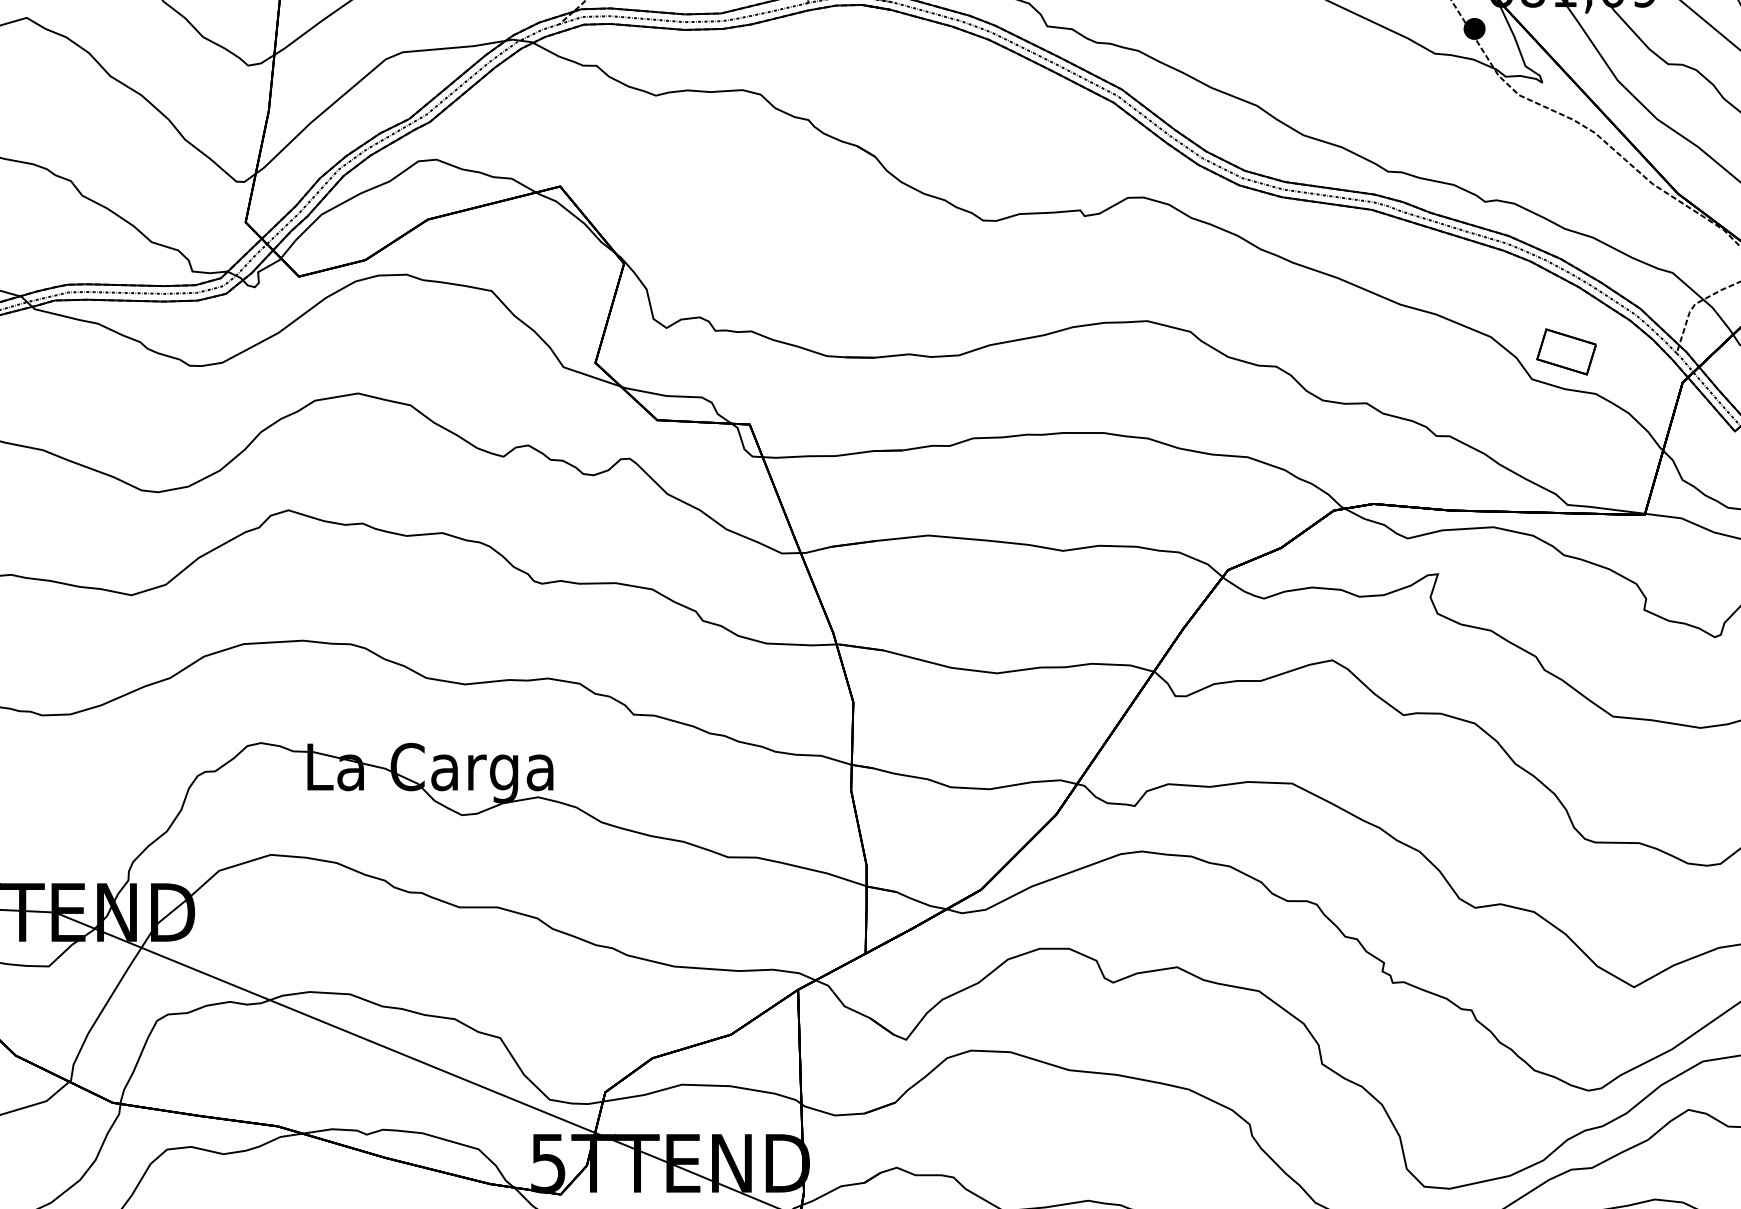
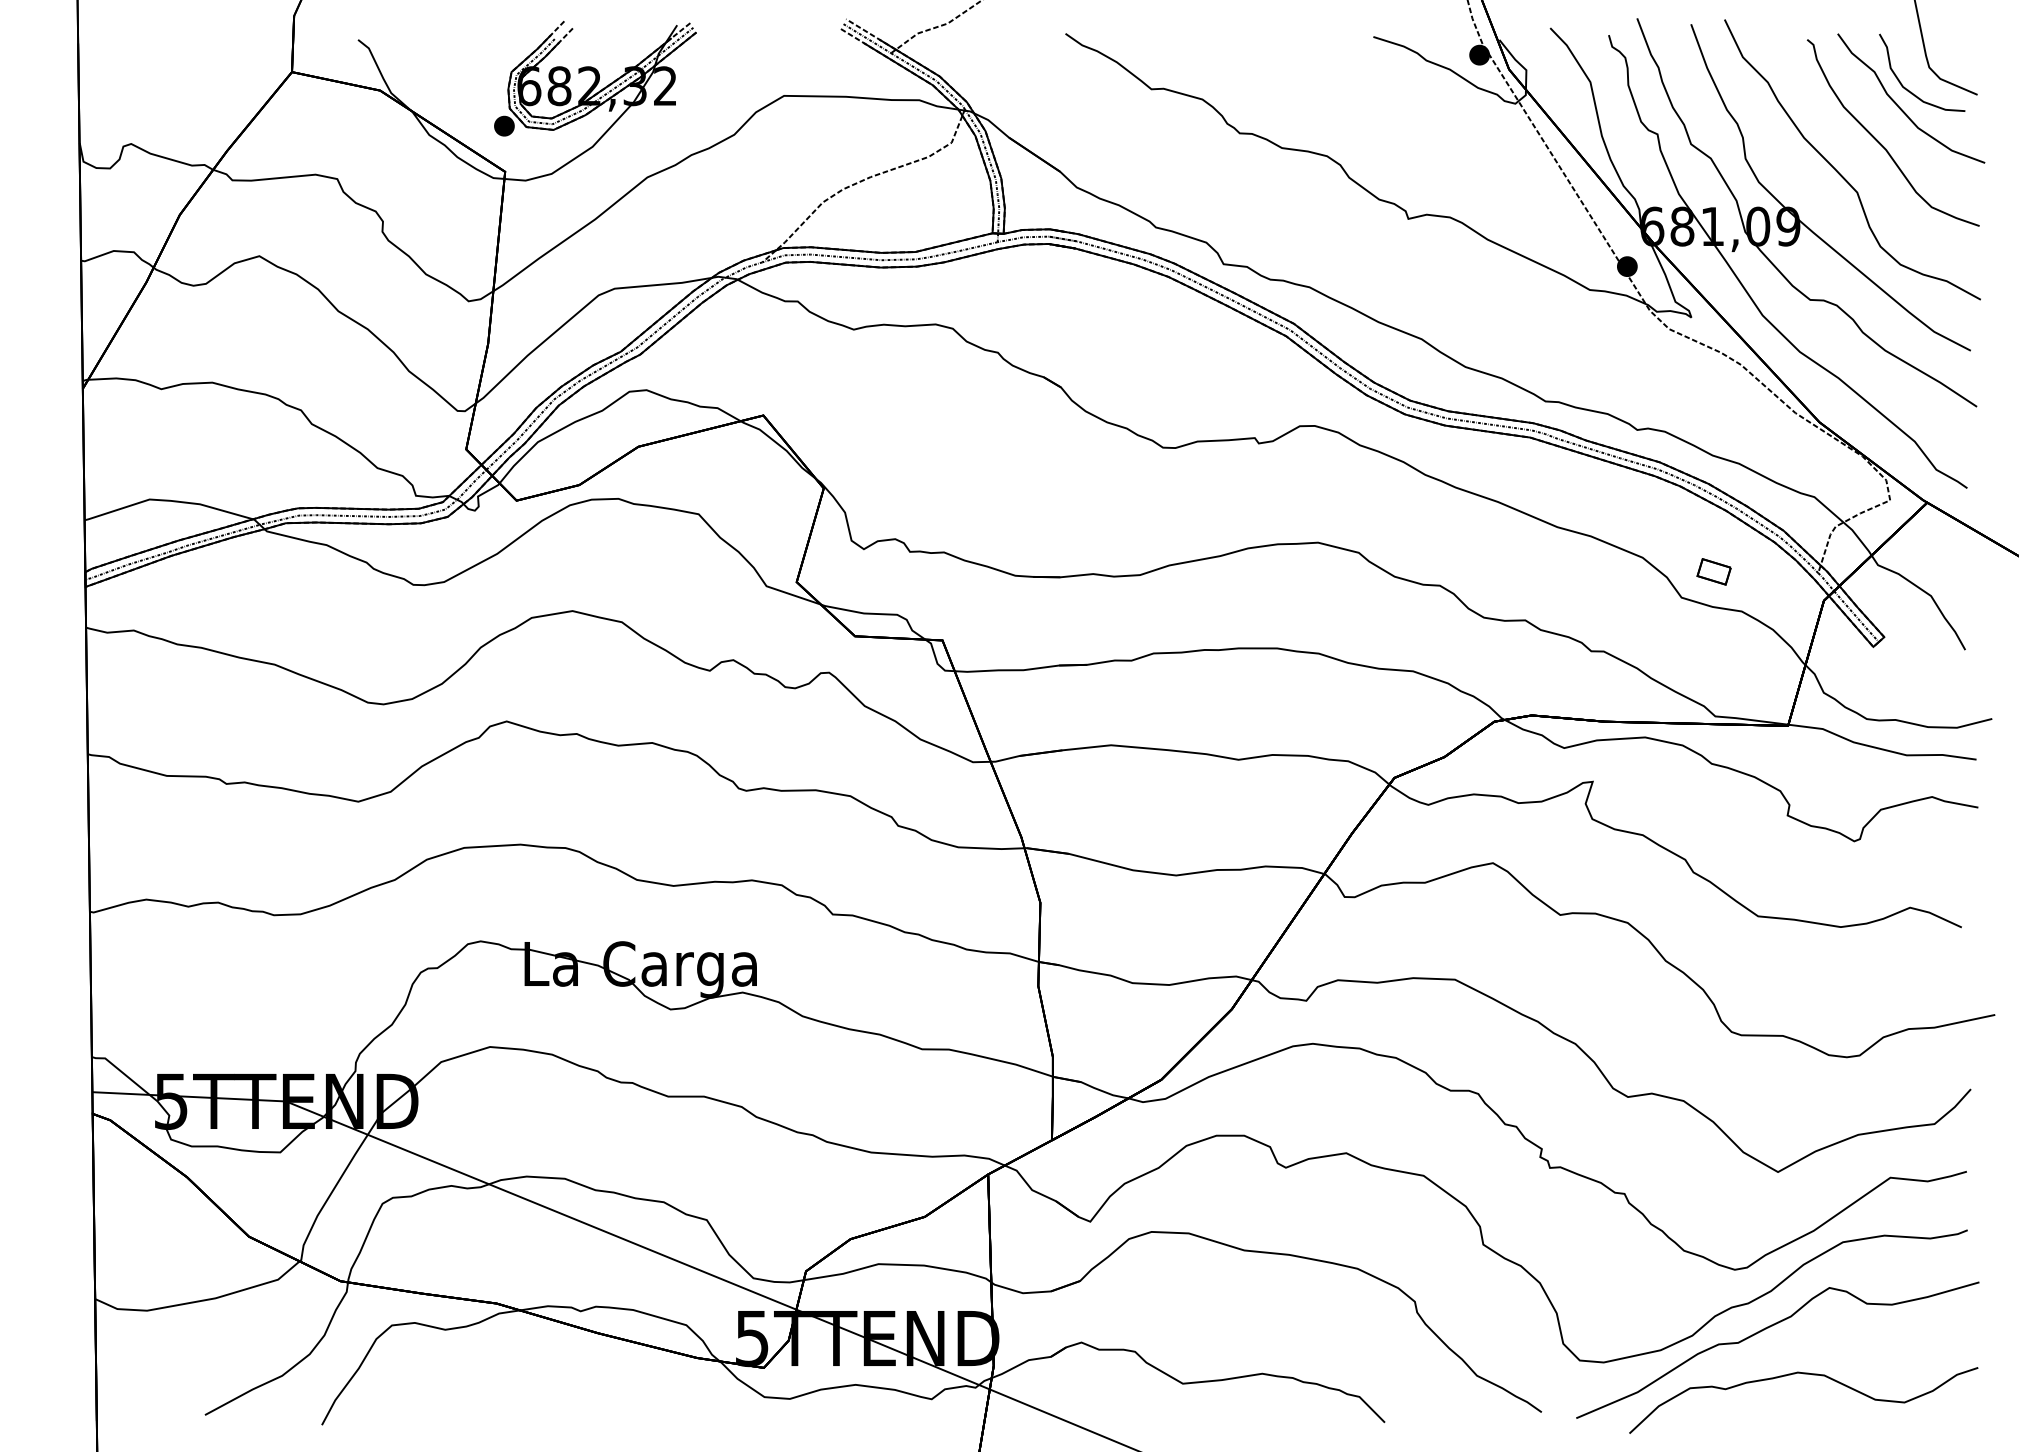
part: (1565, 351) -> (1713, 571), size x0.6

